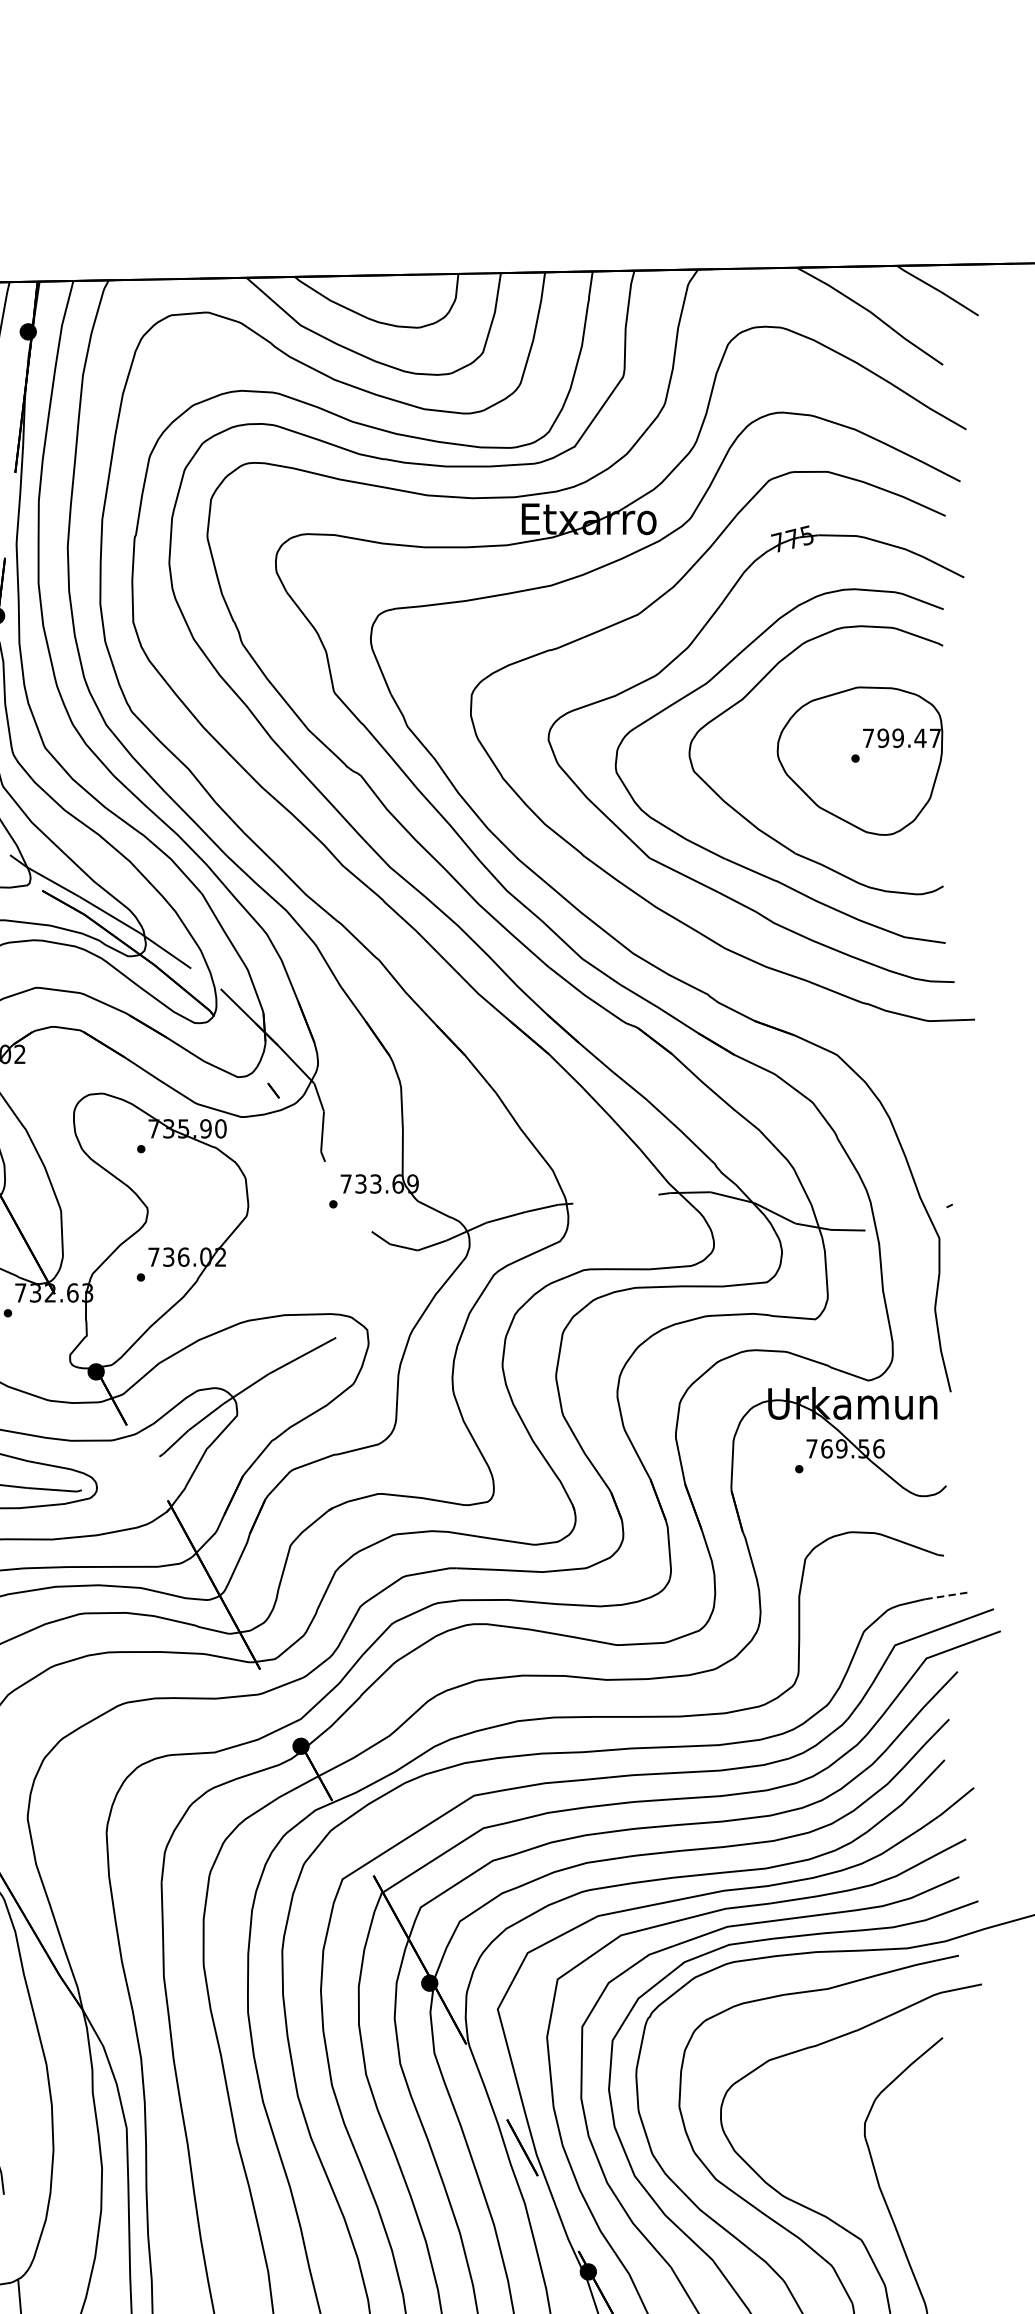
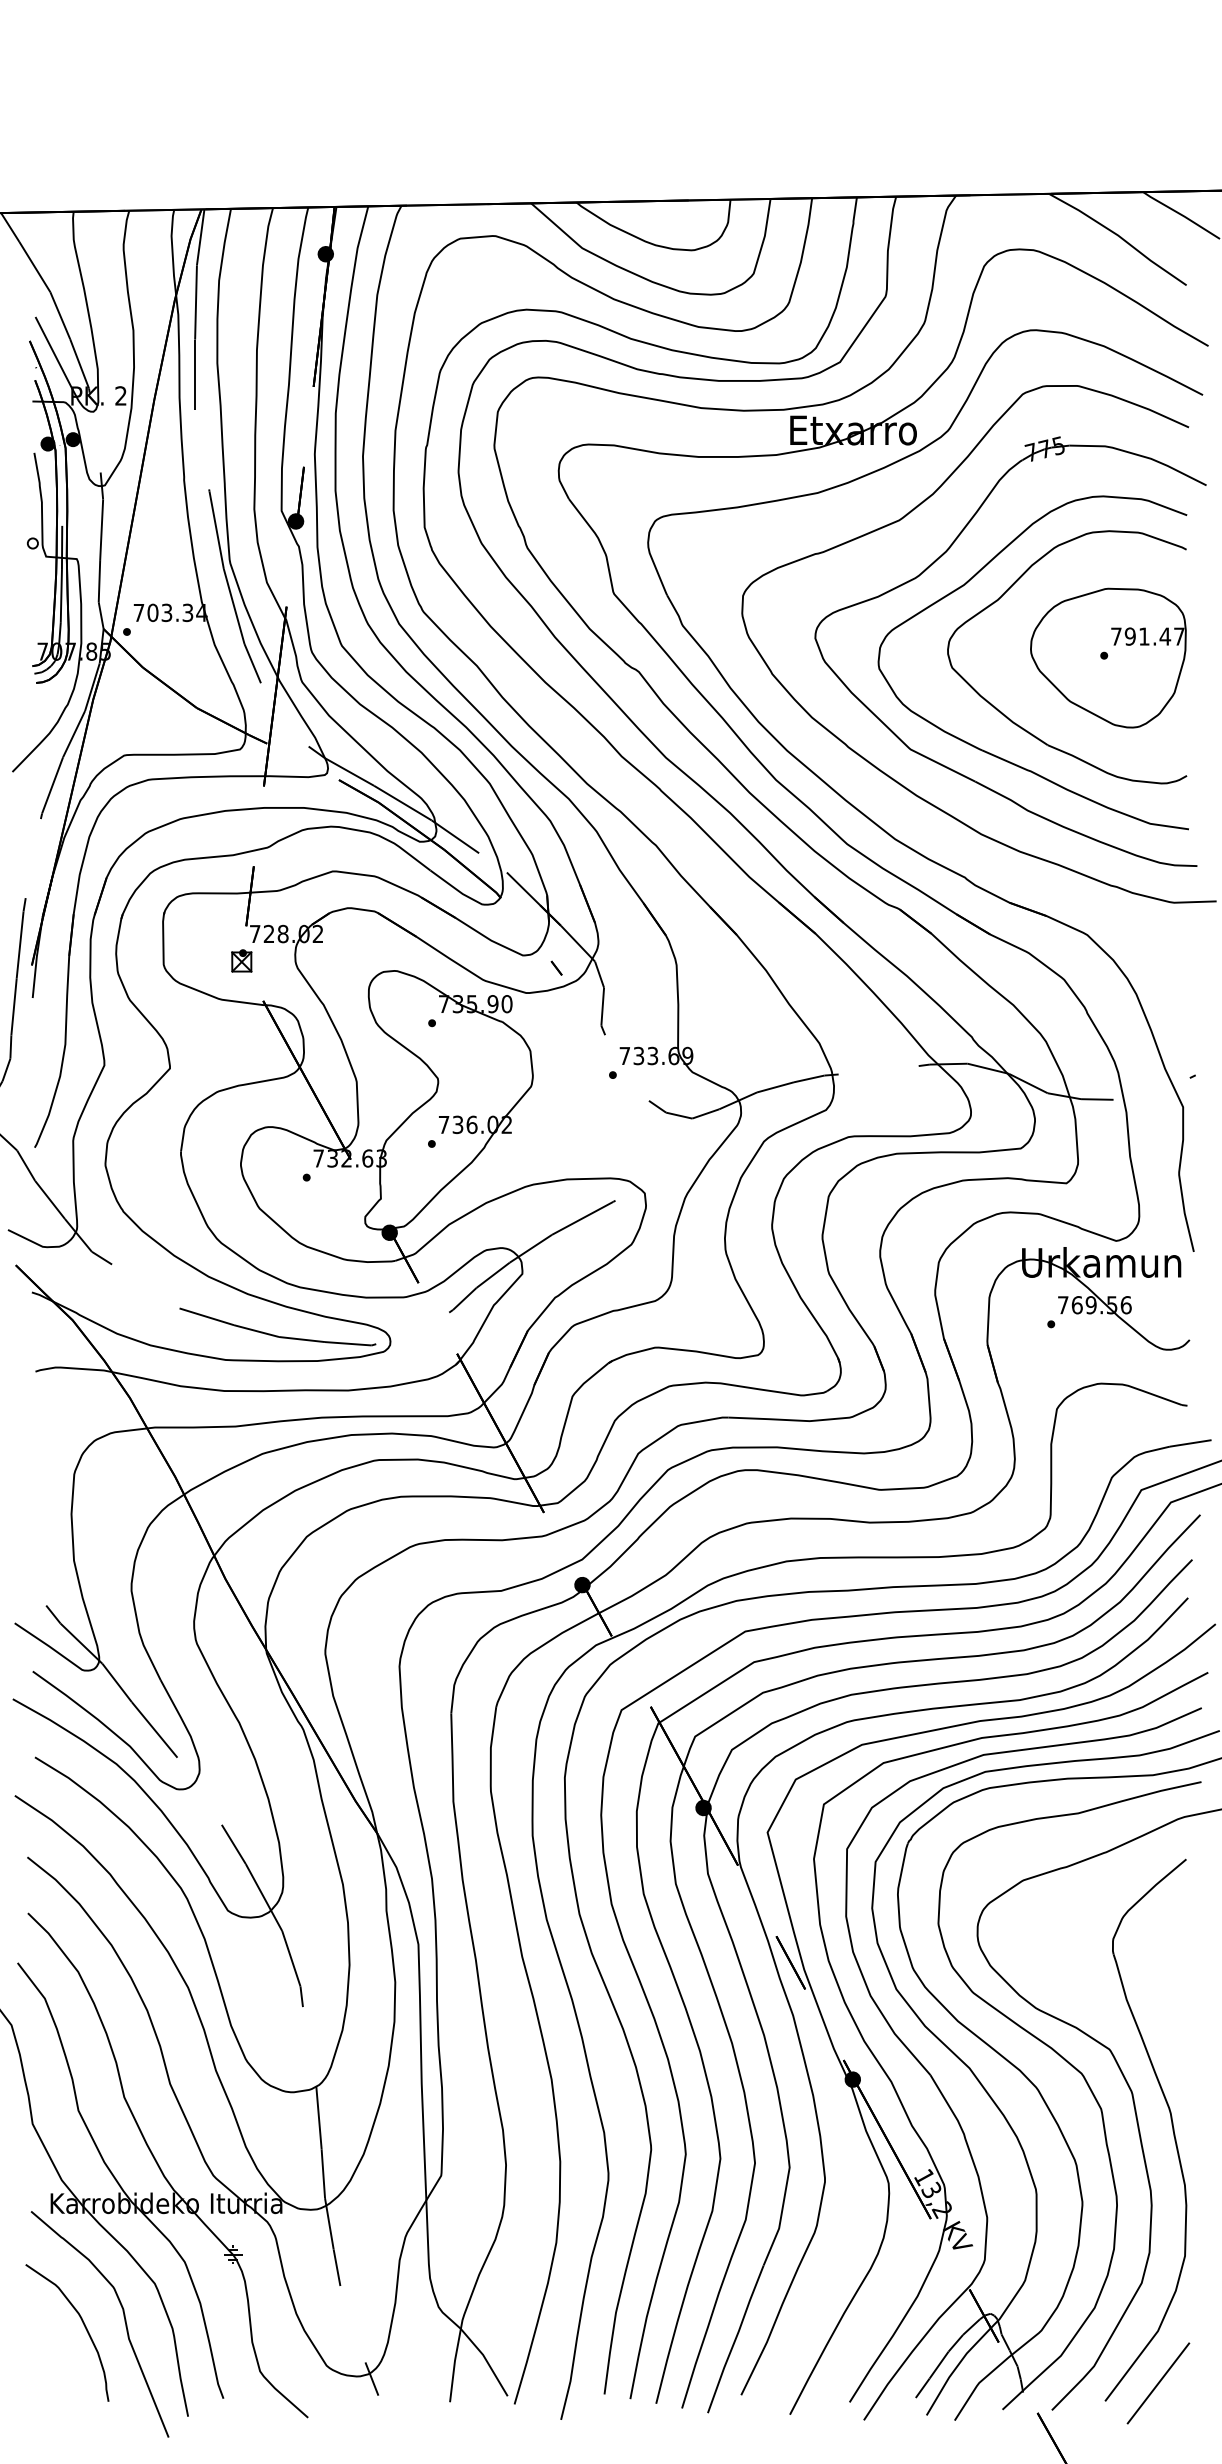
text: (897, 738) -> (1143, 636), 799.47 -> 791.47
line: (948, 1595) -> (1191, 1443), dashed -> solid

